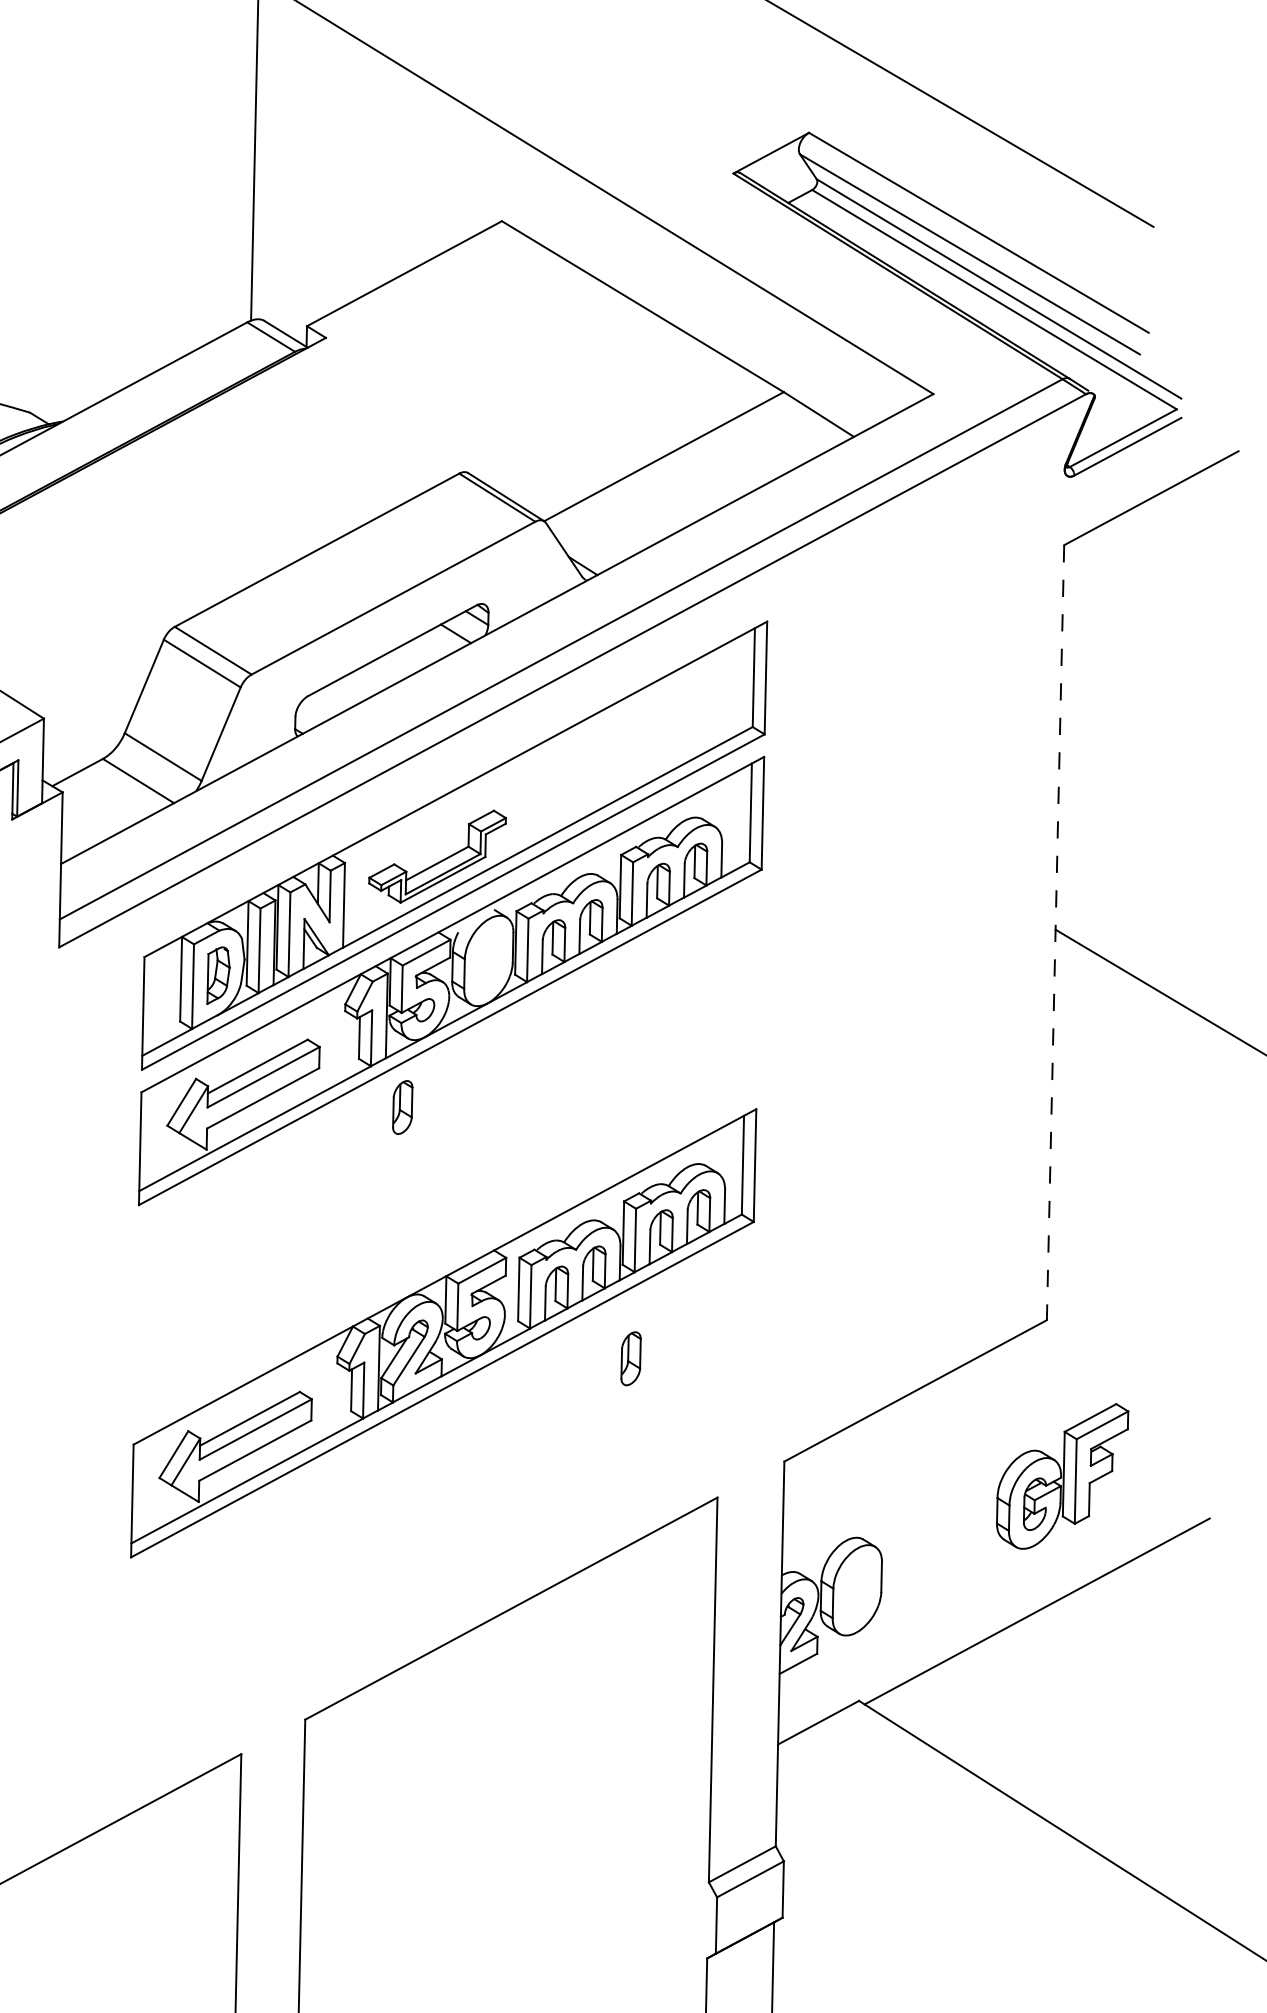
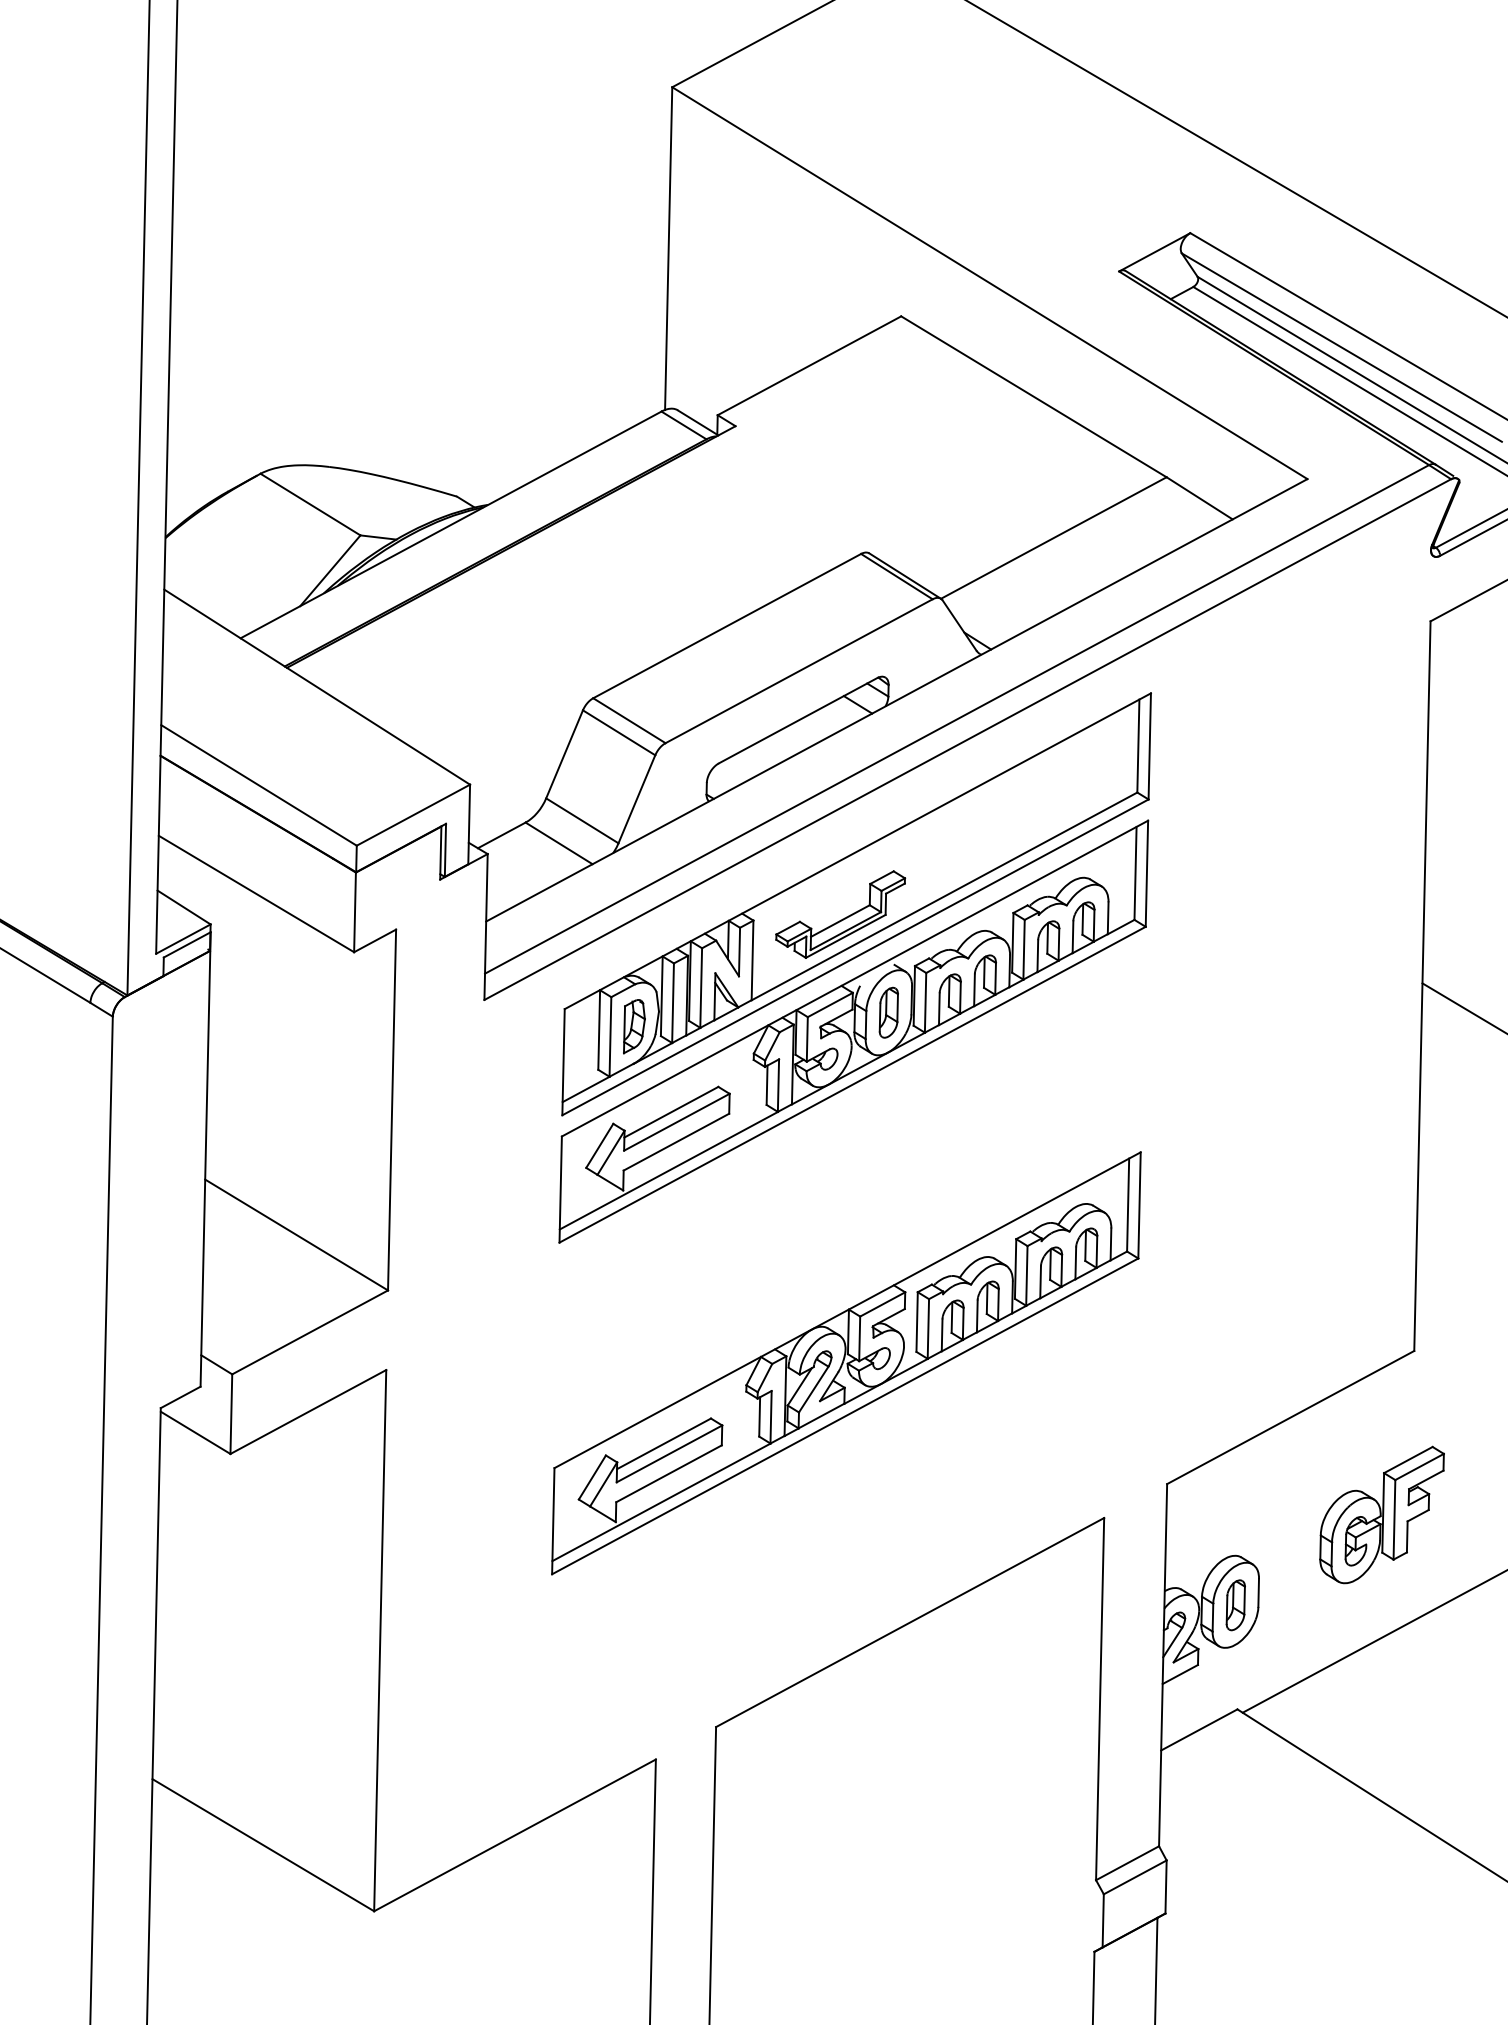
line: (1055, 933) -> (1422, 986), dashed -> solid
part: (402, 1107) -> (888, 1012), moved
part: (630, 1358) -> (1235, 1605), moved
part: (1062, 1475) -> (1381, 1514), moved

